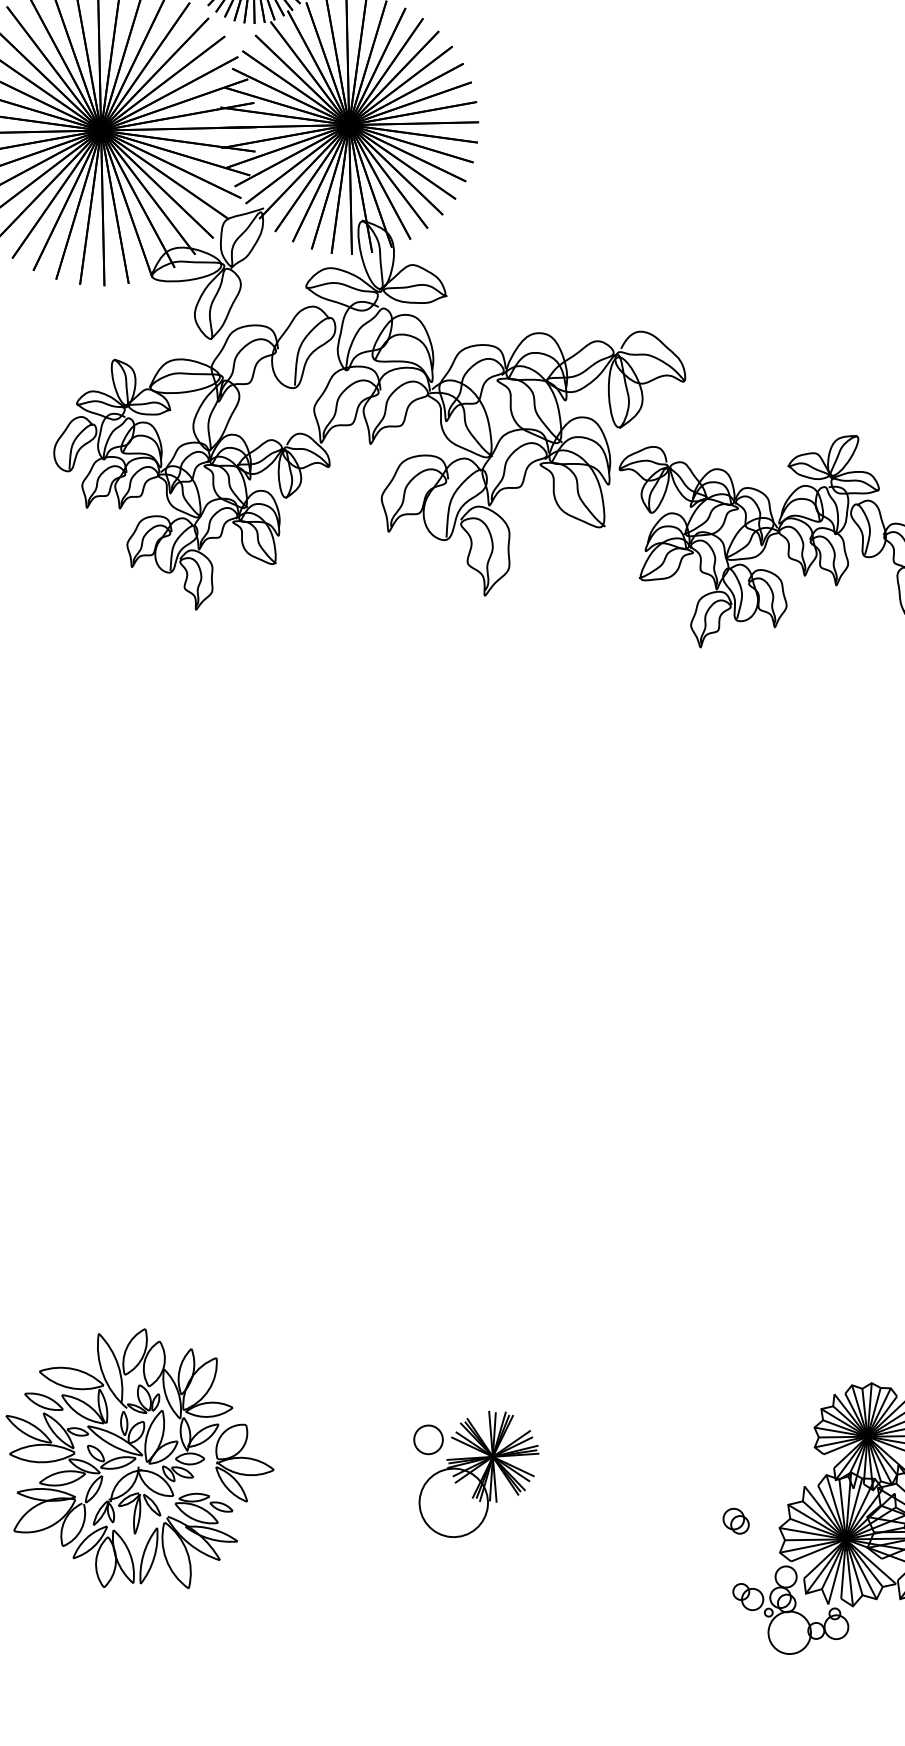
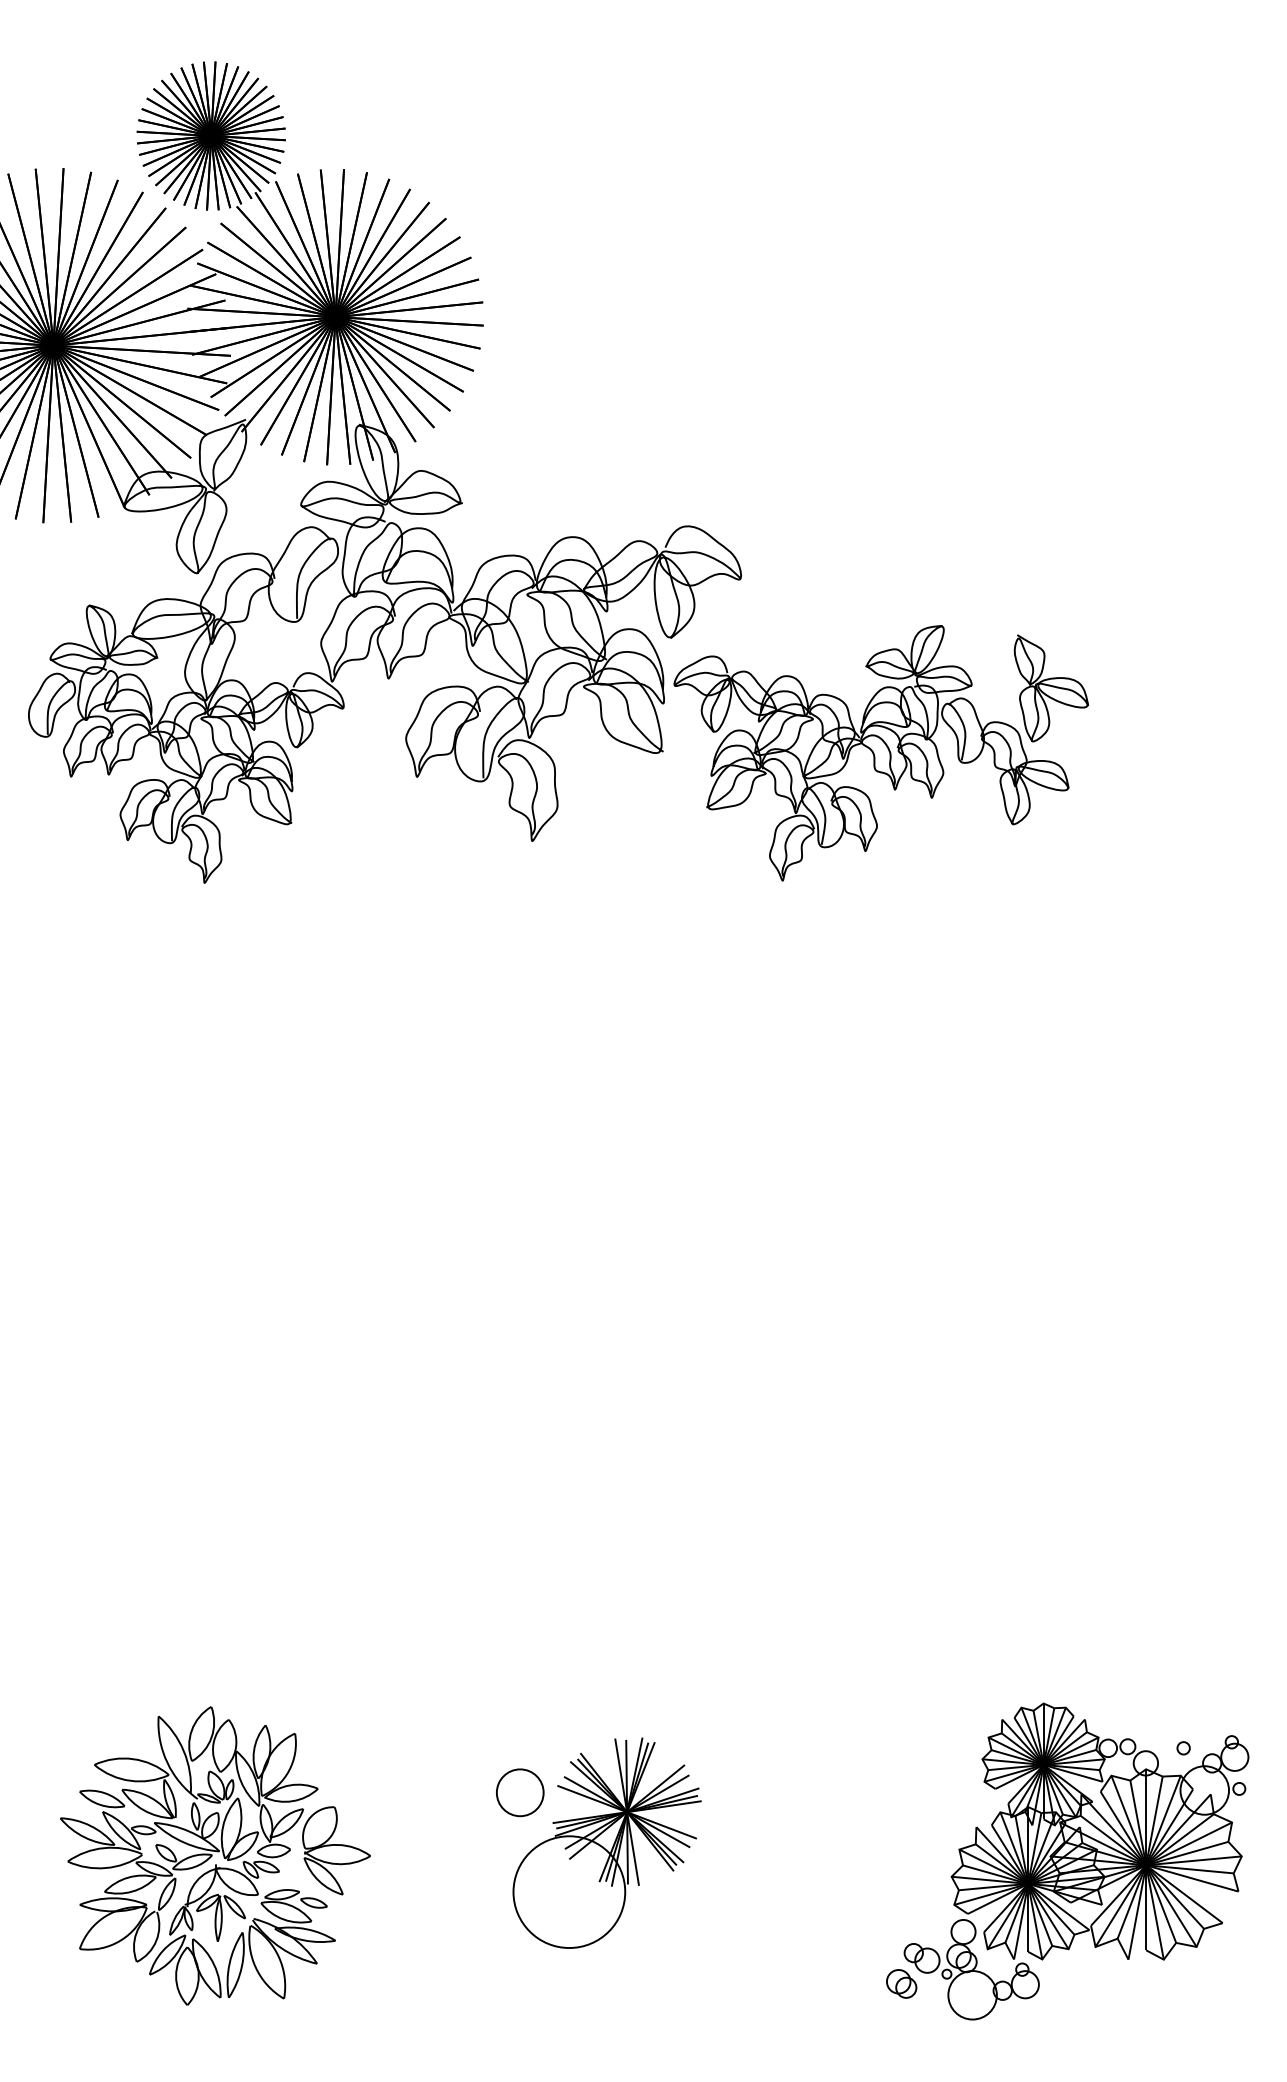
part: (473, 1473) -> (598, 1842), size x1.43
part: (736, 1520) -> (901, 1983), moved

